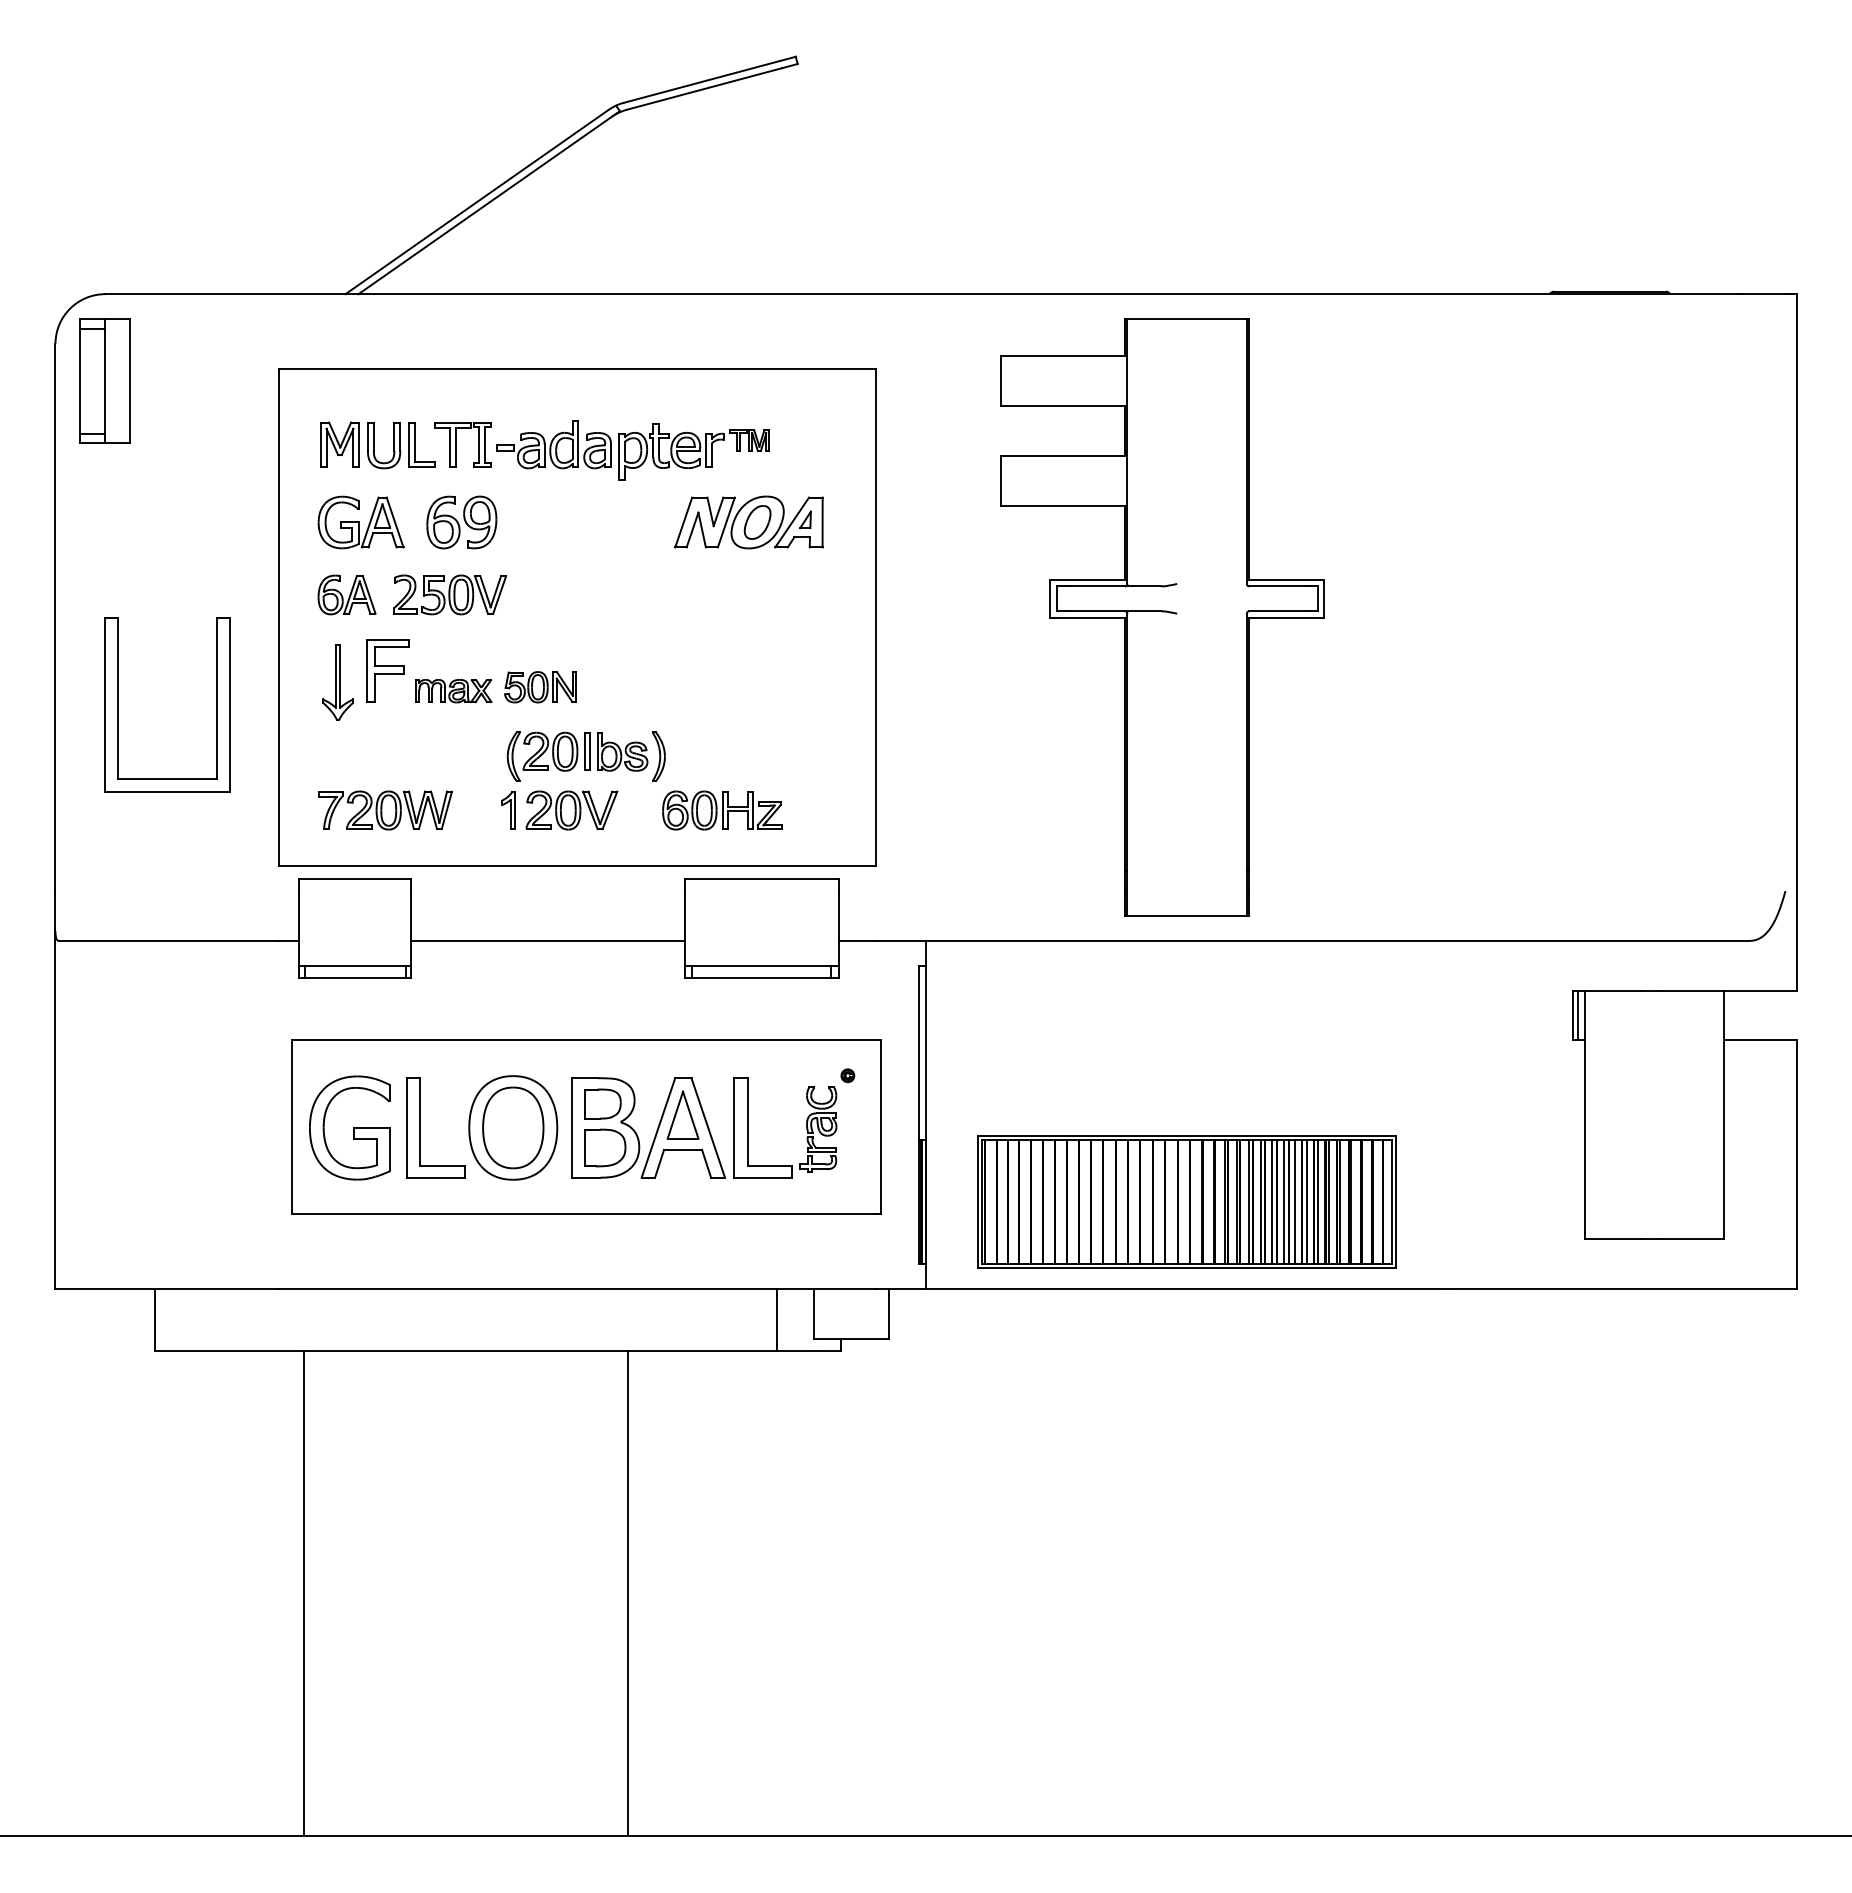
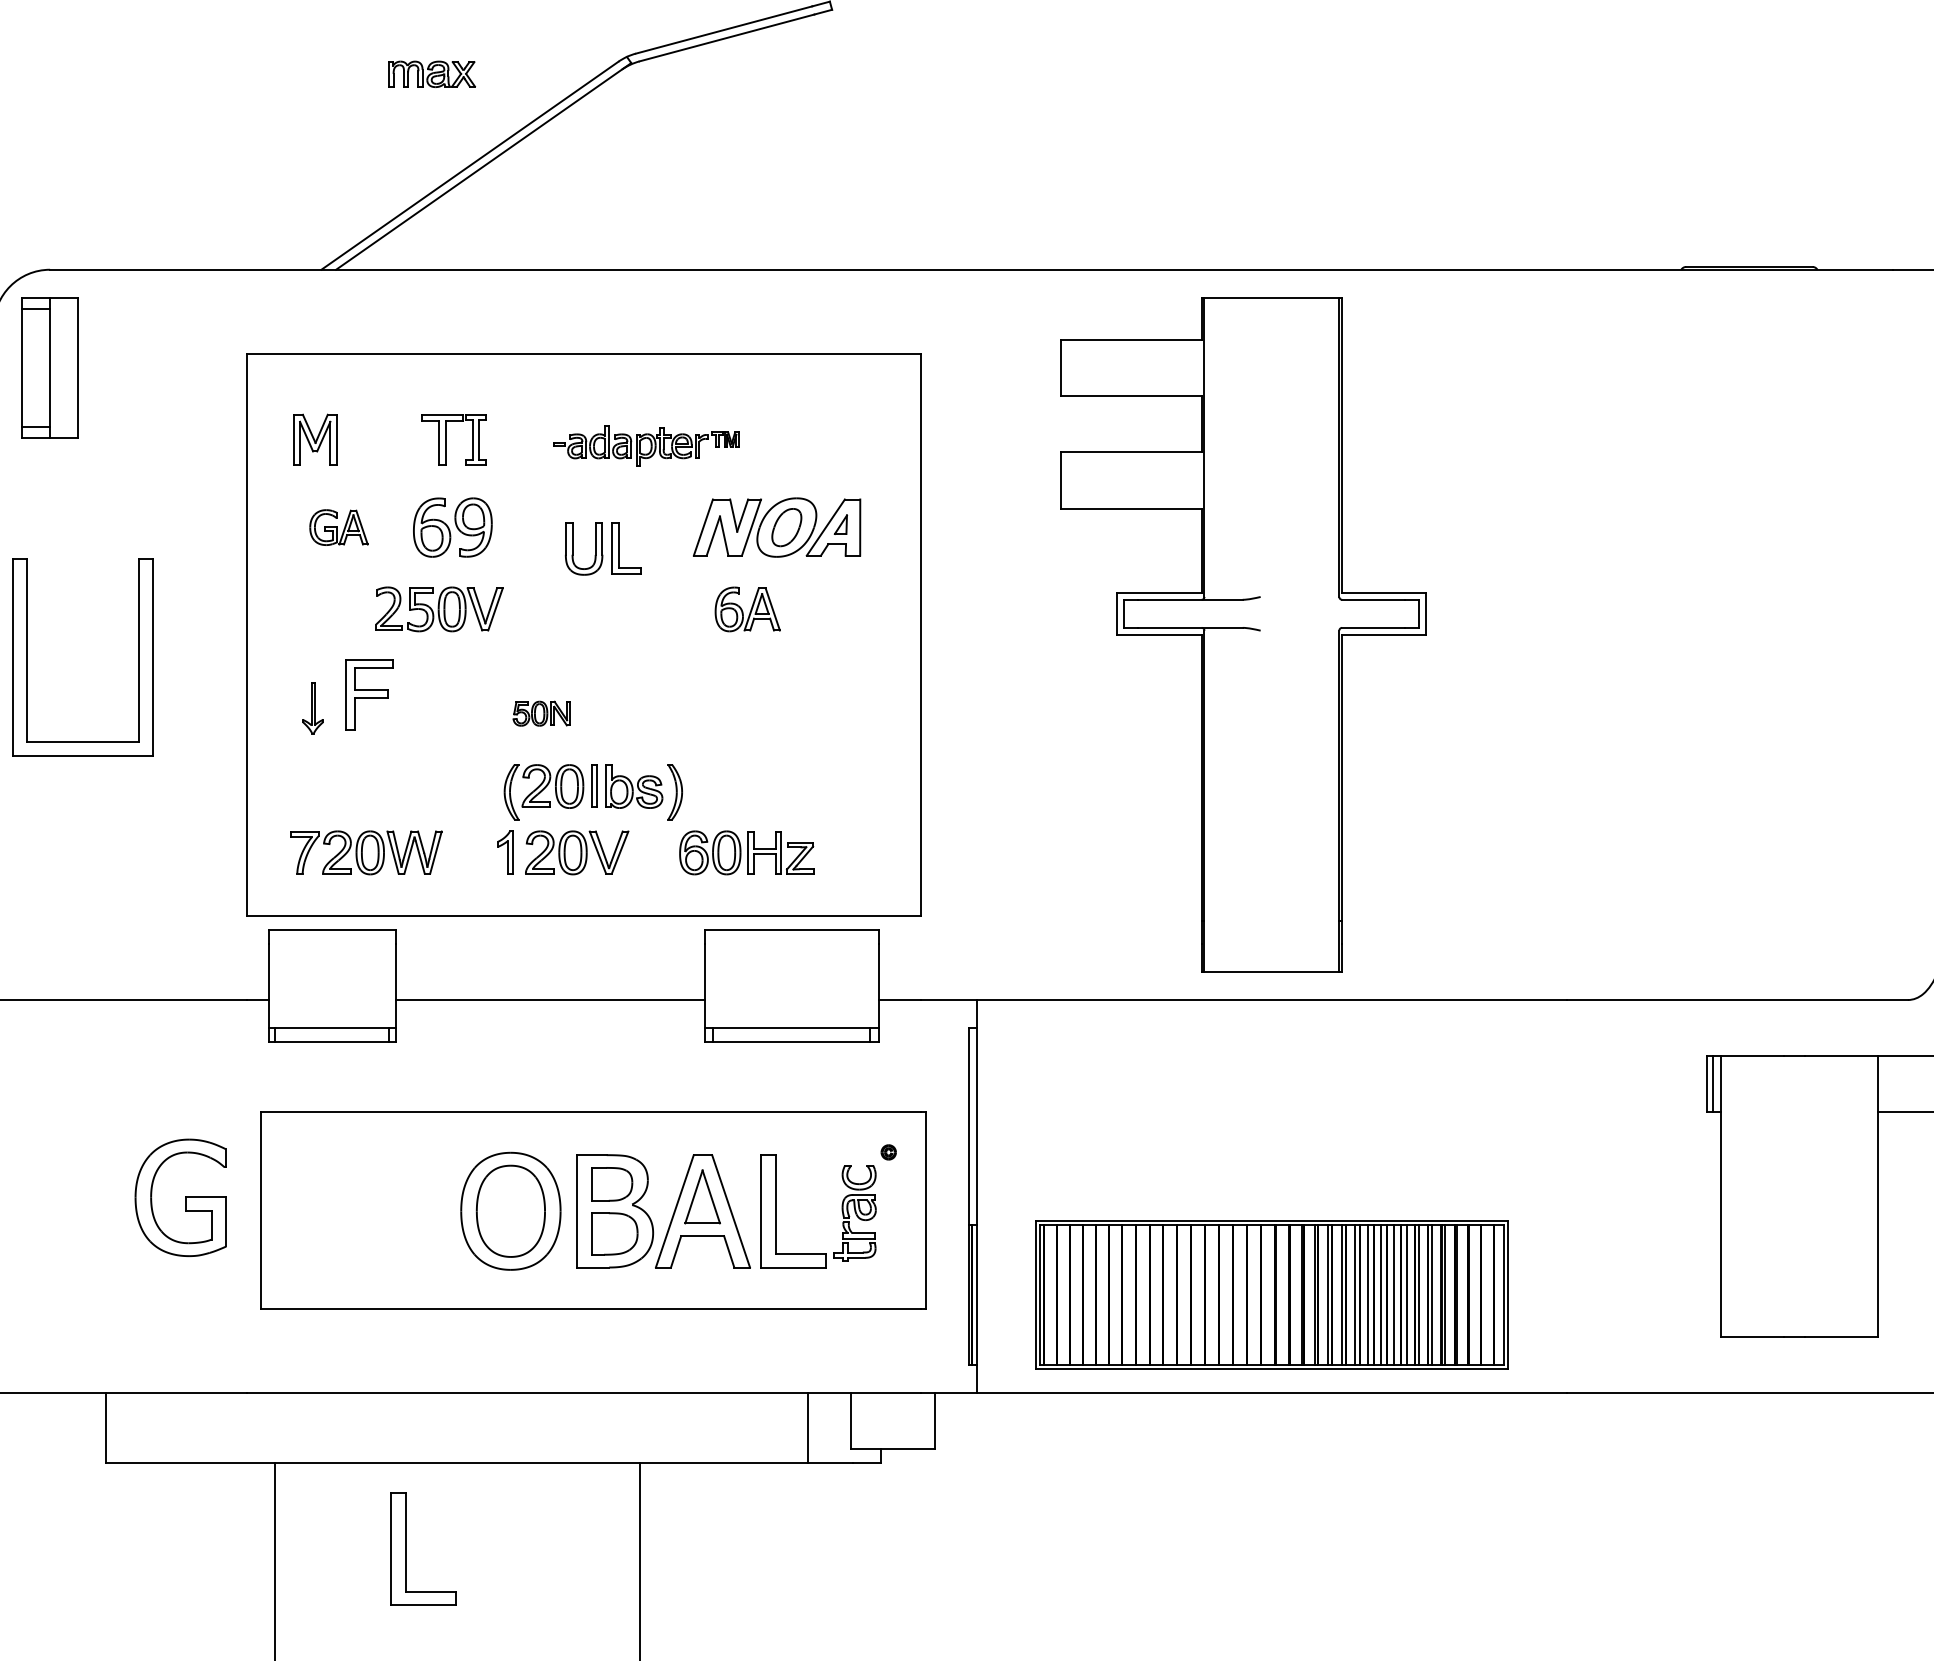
part: (401, 445) -> (603, 549), moved
part: (632, 450) -> (645, 446), size x0.6
part: (360, 522) -> (338, 527), size x0.6
part: (346, 594) -> (747, 608), moved
part: (337, 682) -> (312, 708), size x0.6
part: (540, 687) -> (541, 713), size x0.7
part: (453, 691) -> (432, 74), moved
part: (118, 704) -> (27, 657), moved
part: (349, 1127) -> (180, 1197), moved
part: (420, 1127) -> (406, 1548), moved

